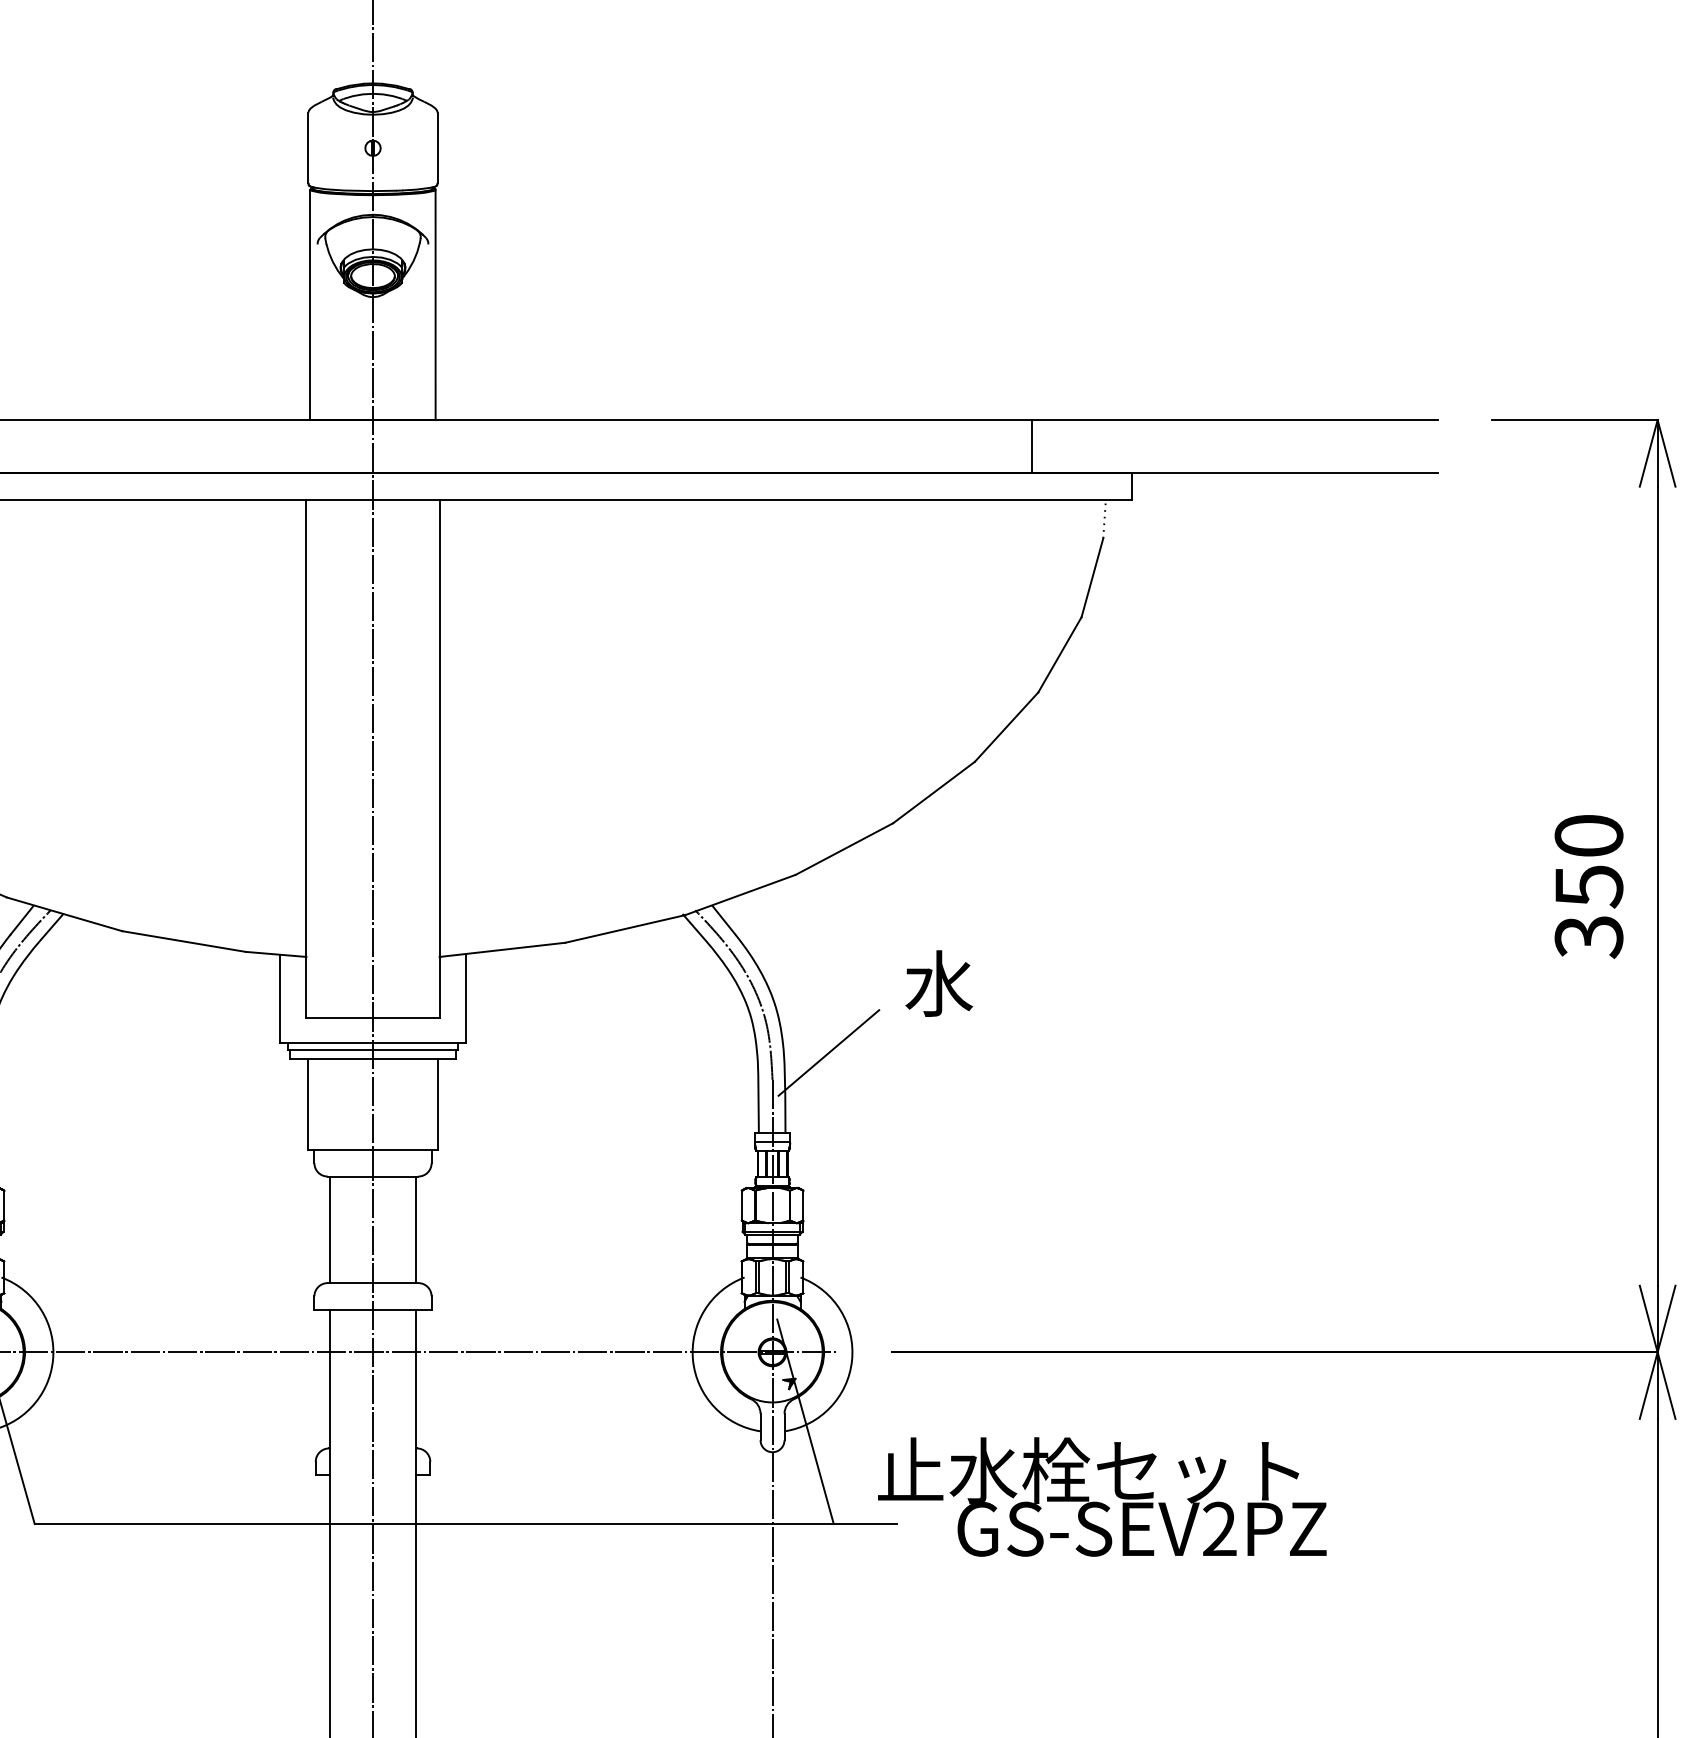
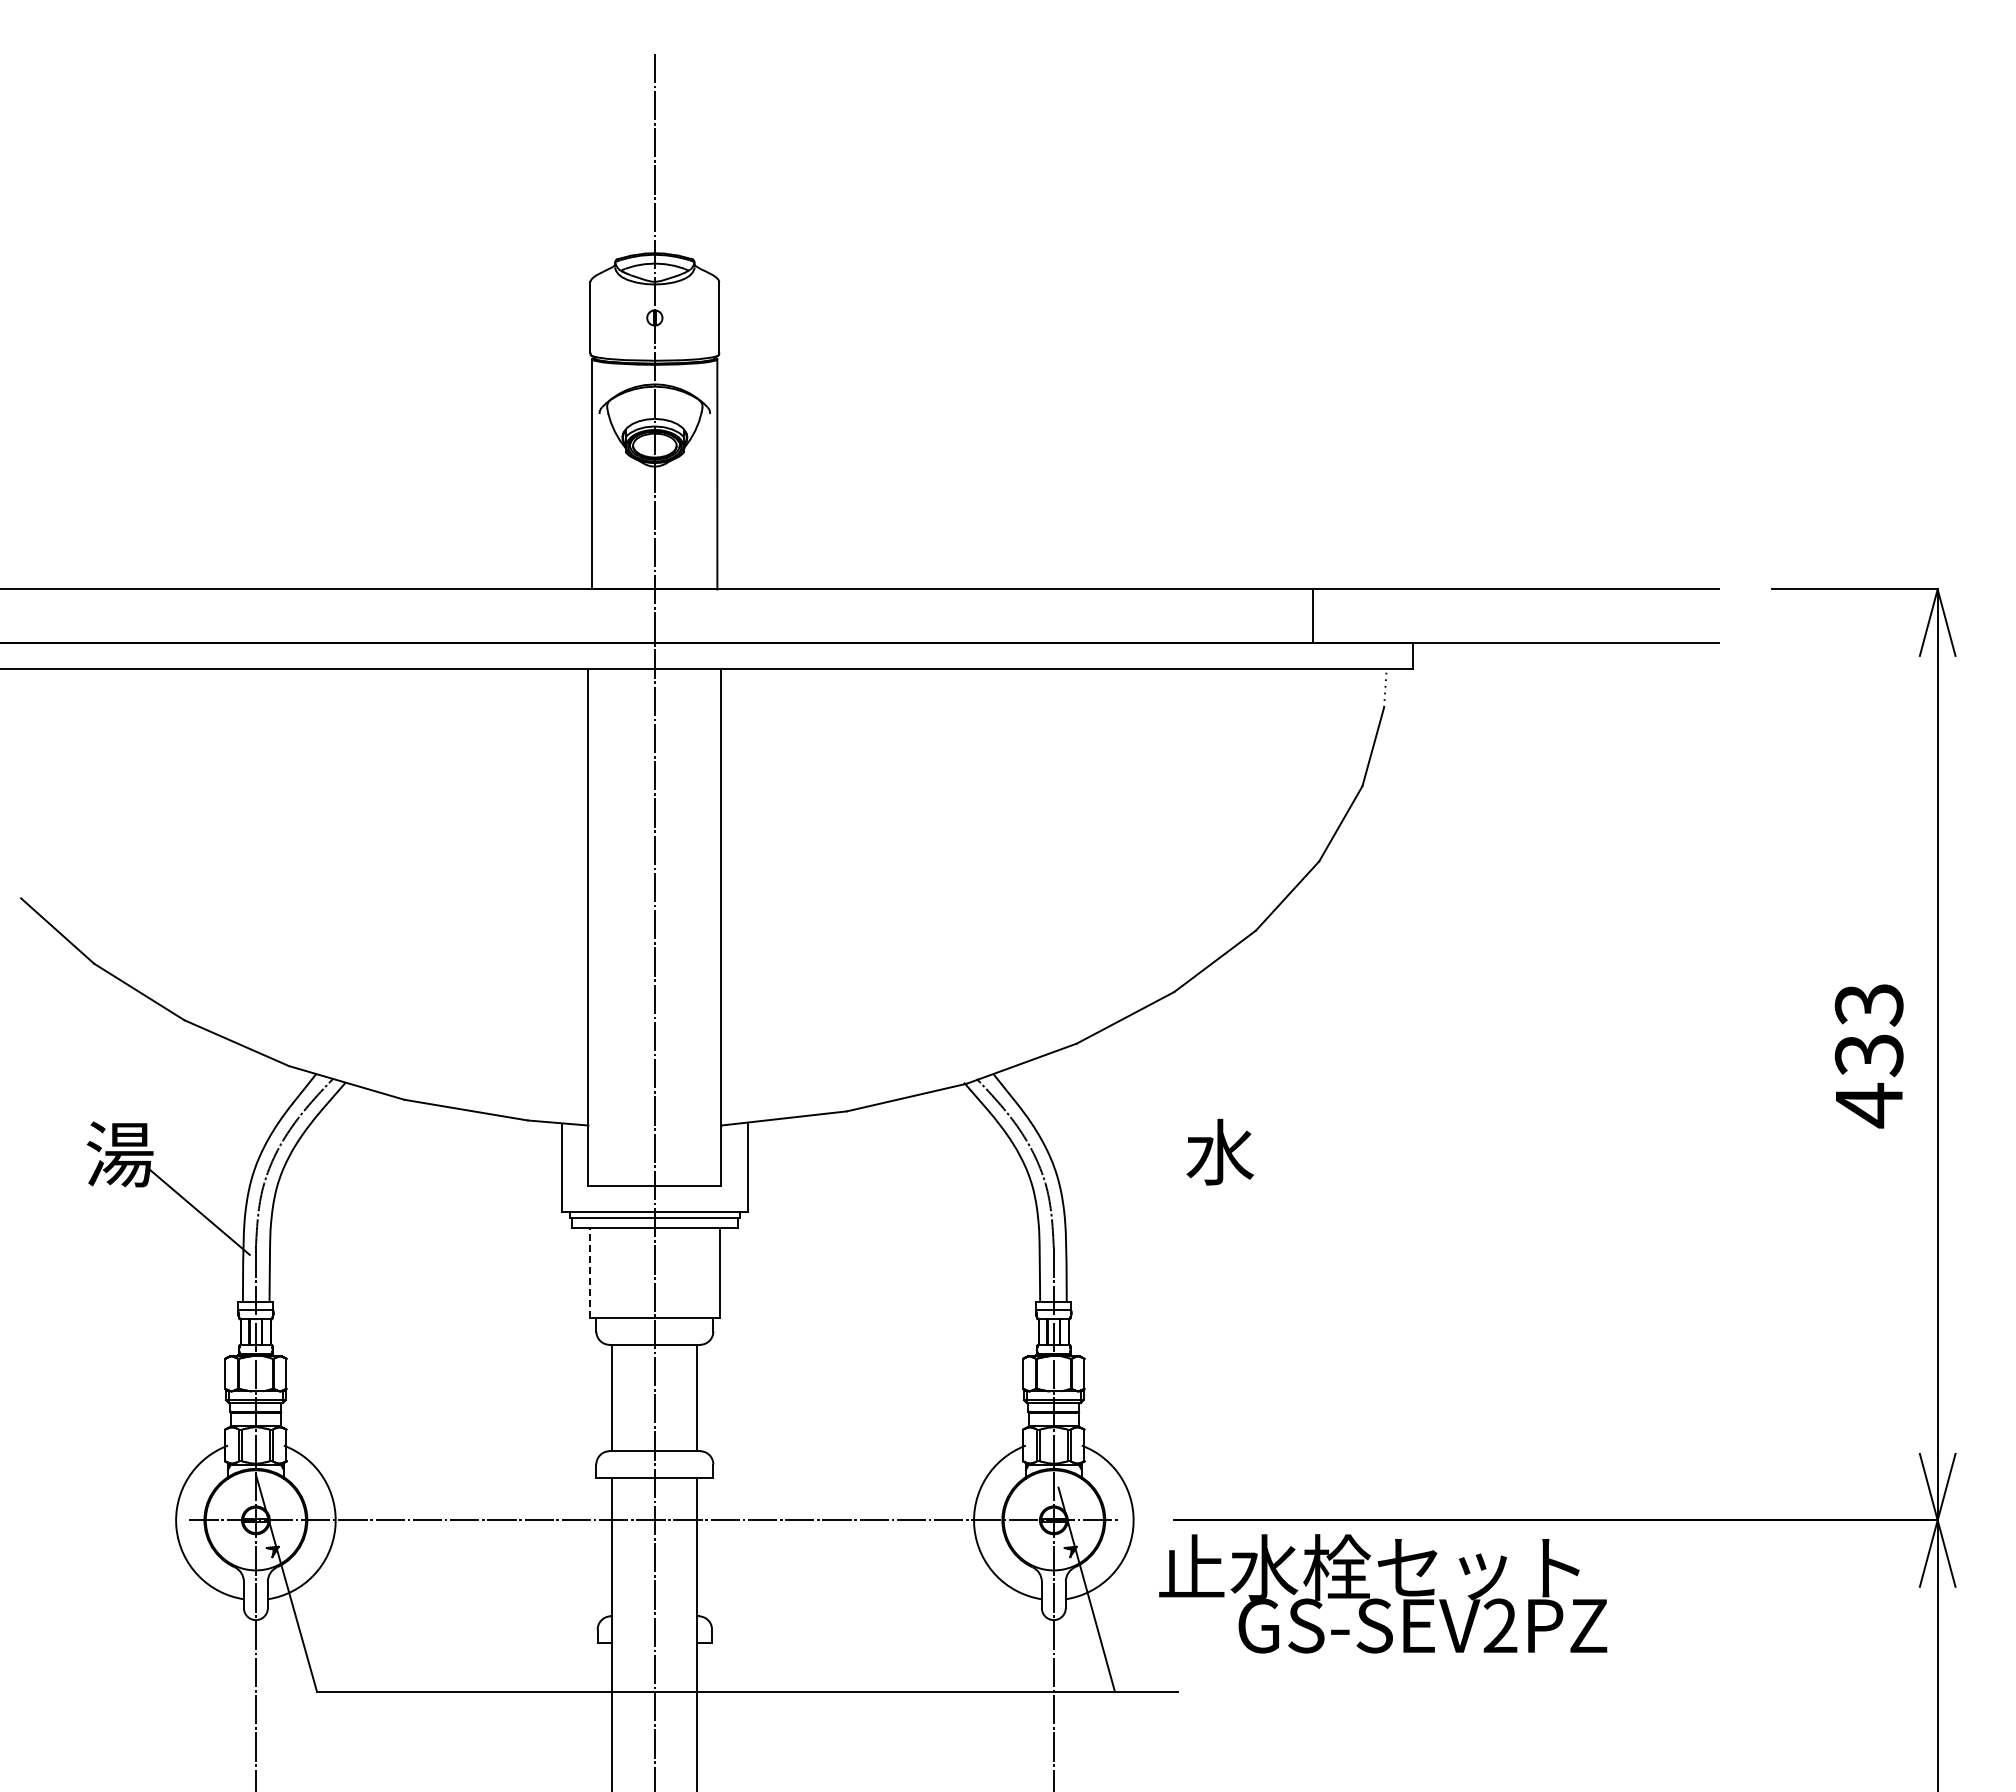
text: (1588, 886) -> (1868, 1055), 350 -> 433
line: (828, 1053) -> (1109, 1221), removed
line: (308, 1104) -> (590, 1272), solid -> dashed
text: (1102, 1496) -> (1383, 1593), moved

